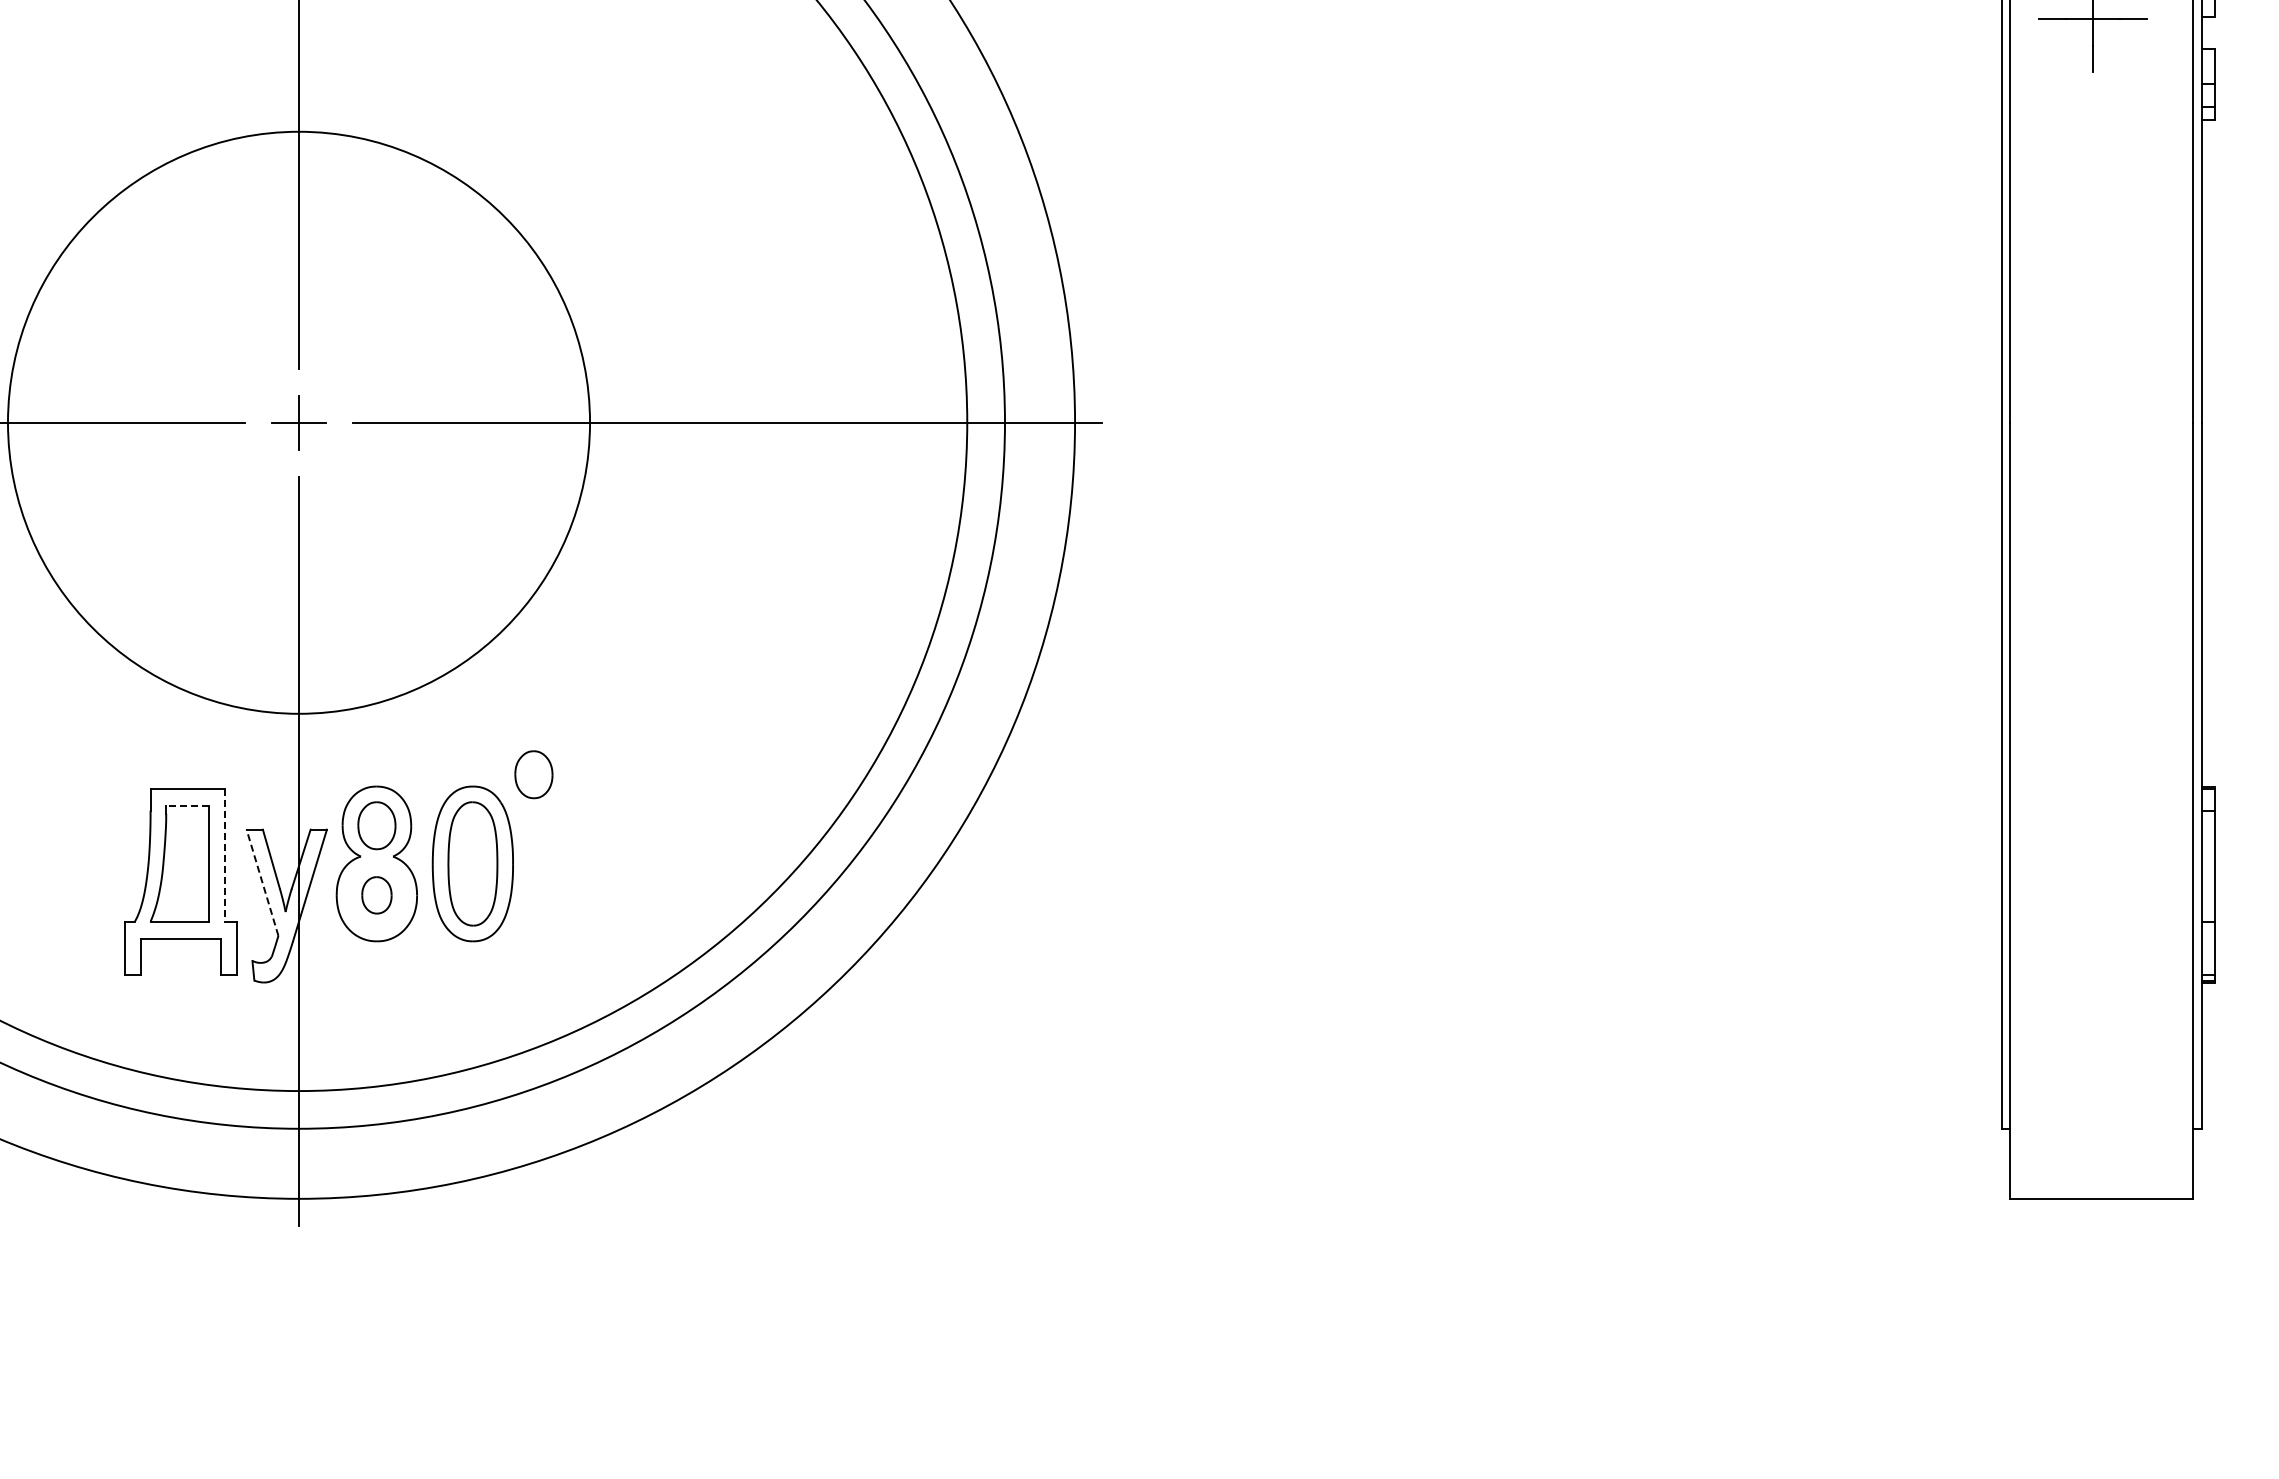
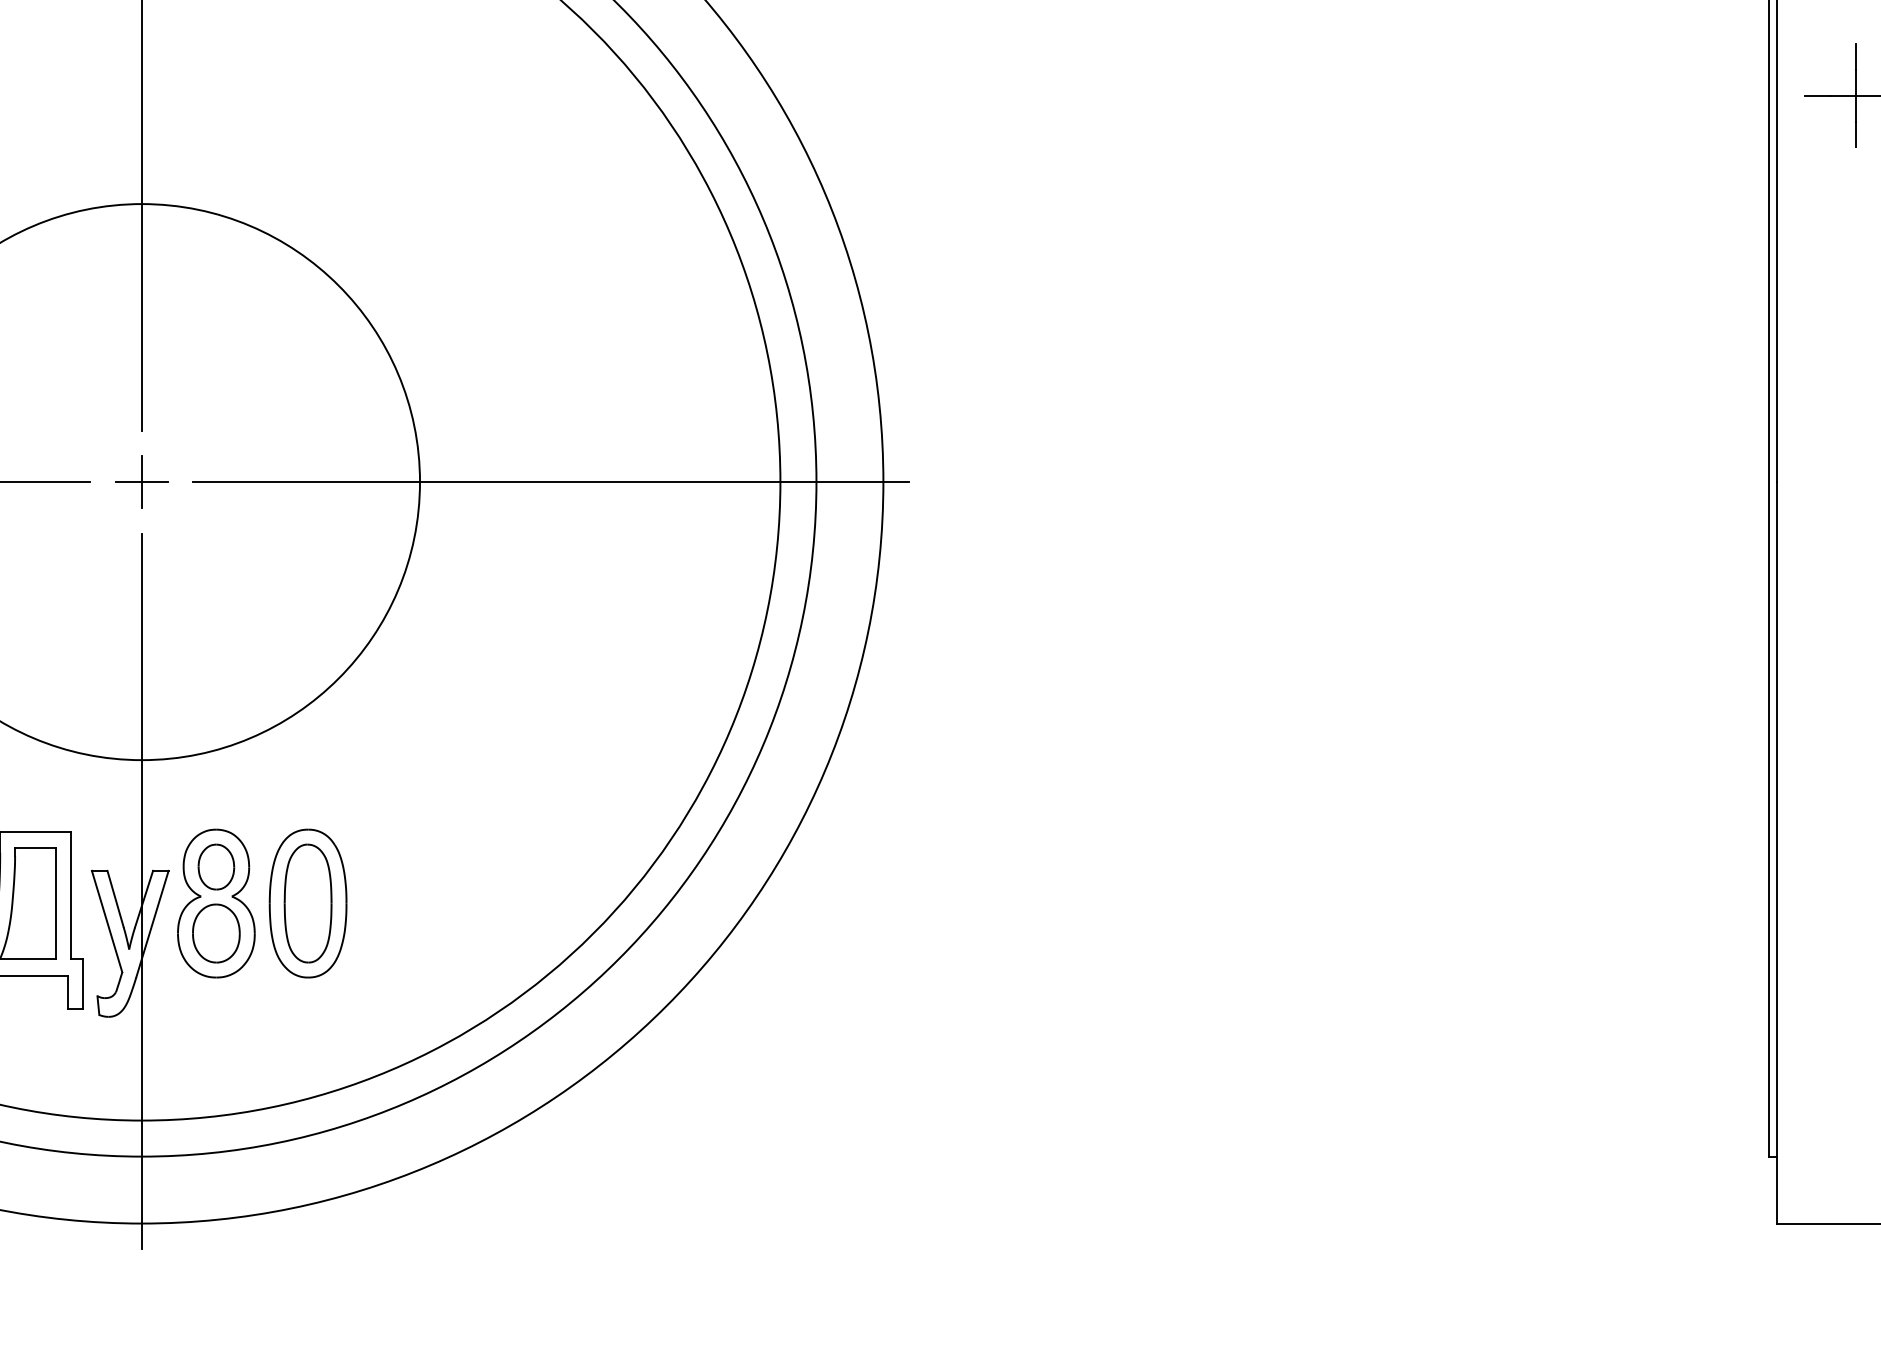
part: (533, 774) -> (365, 818), removed
line: (187, 806) -> (35, 848), dashed -> solid
line: (225, 855) -> (71, 895), dashed -> solid
line: (262, 882) -> (107, 921), dashed -> solid
part: (376, 895) -> (216, 933), size x1.67

